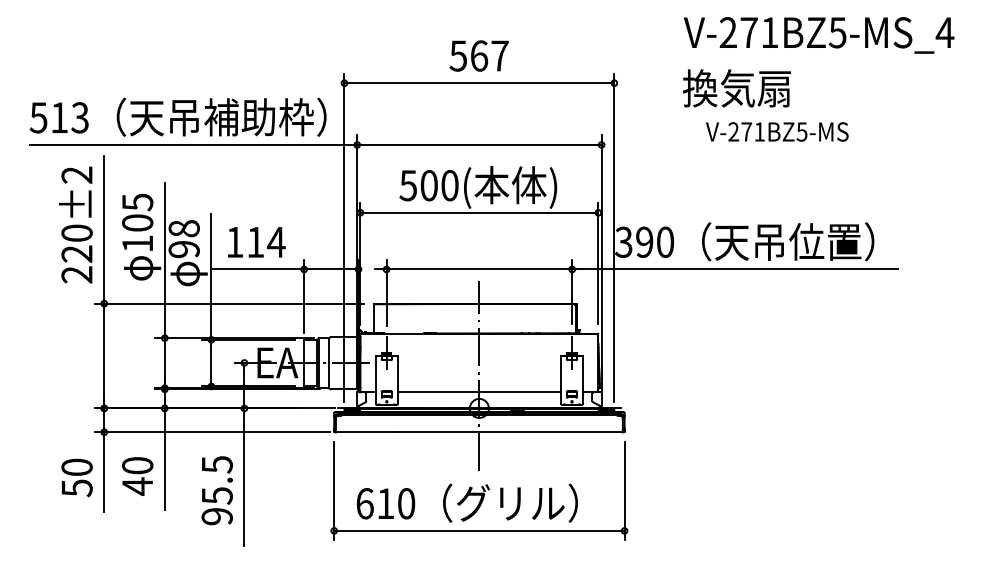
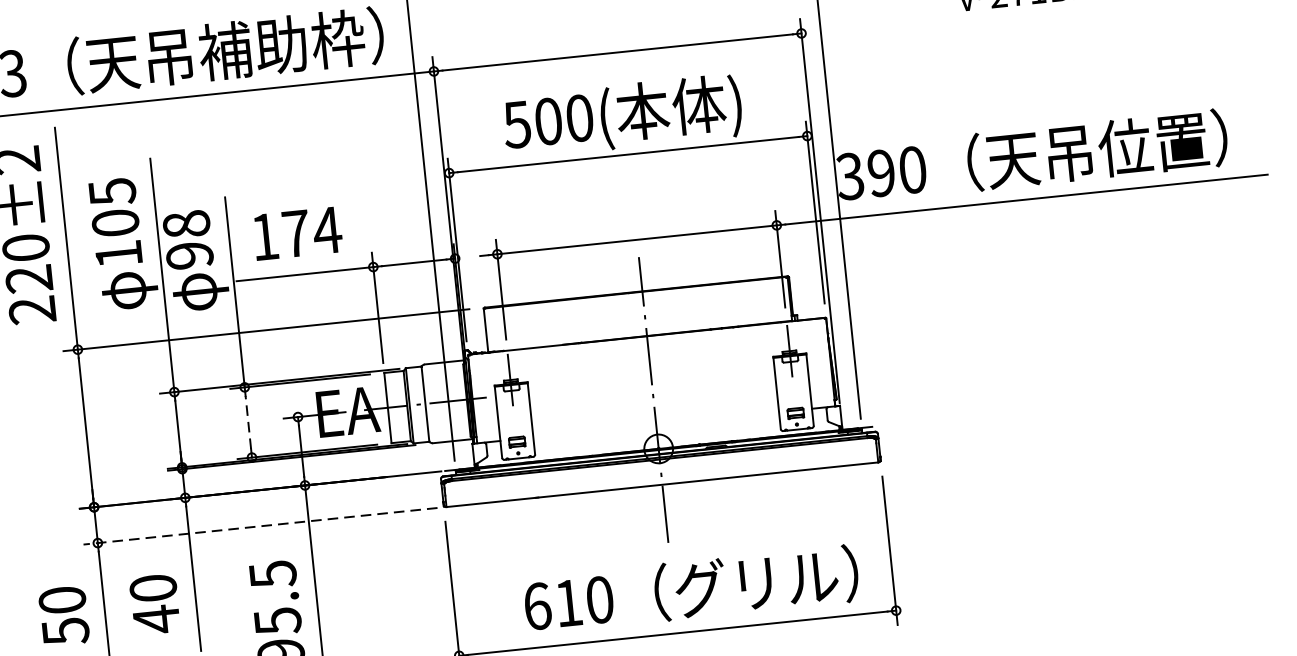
text: (255, 242) -> (295, 234), 114 -> 174
line: (211, 363) -> (248, 422), solid -> dashed
line: (479, 392) -> (656, 424), removed
line: (212, 432) -> (260, 526), solid -> dashed
text: (466, 502) -> (690, 588), moved

